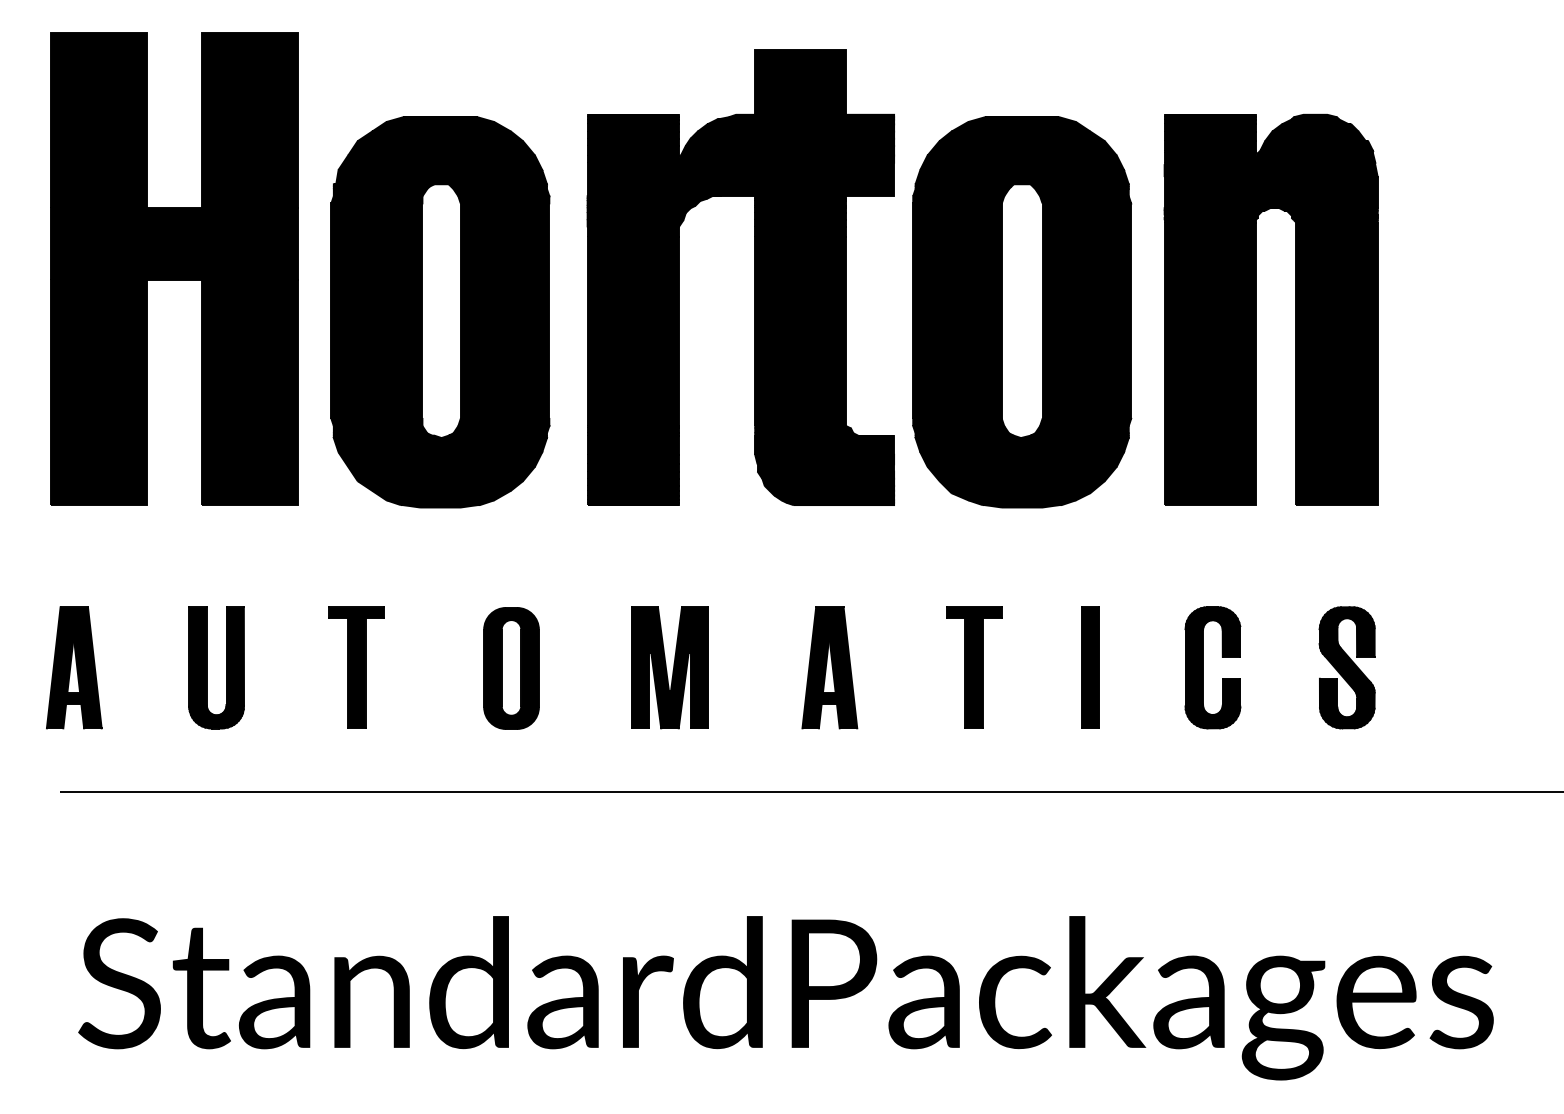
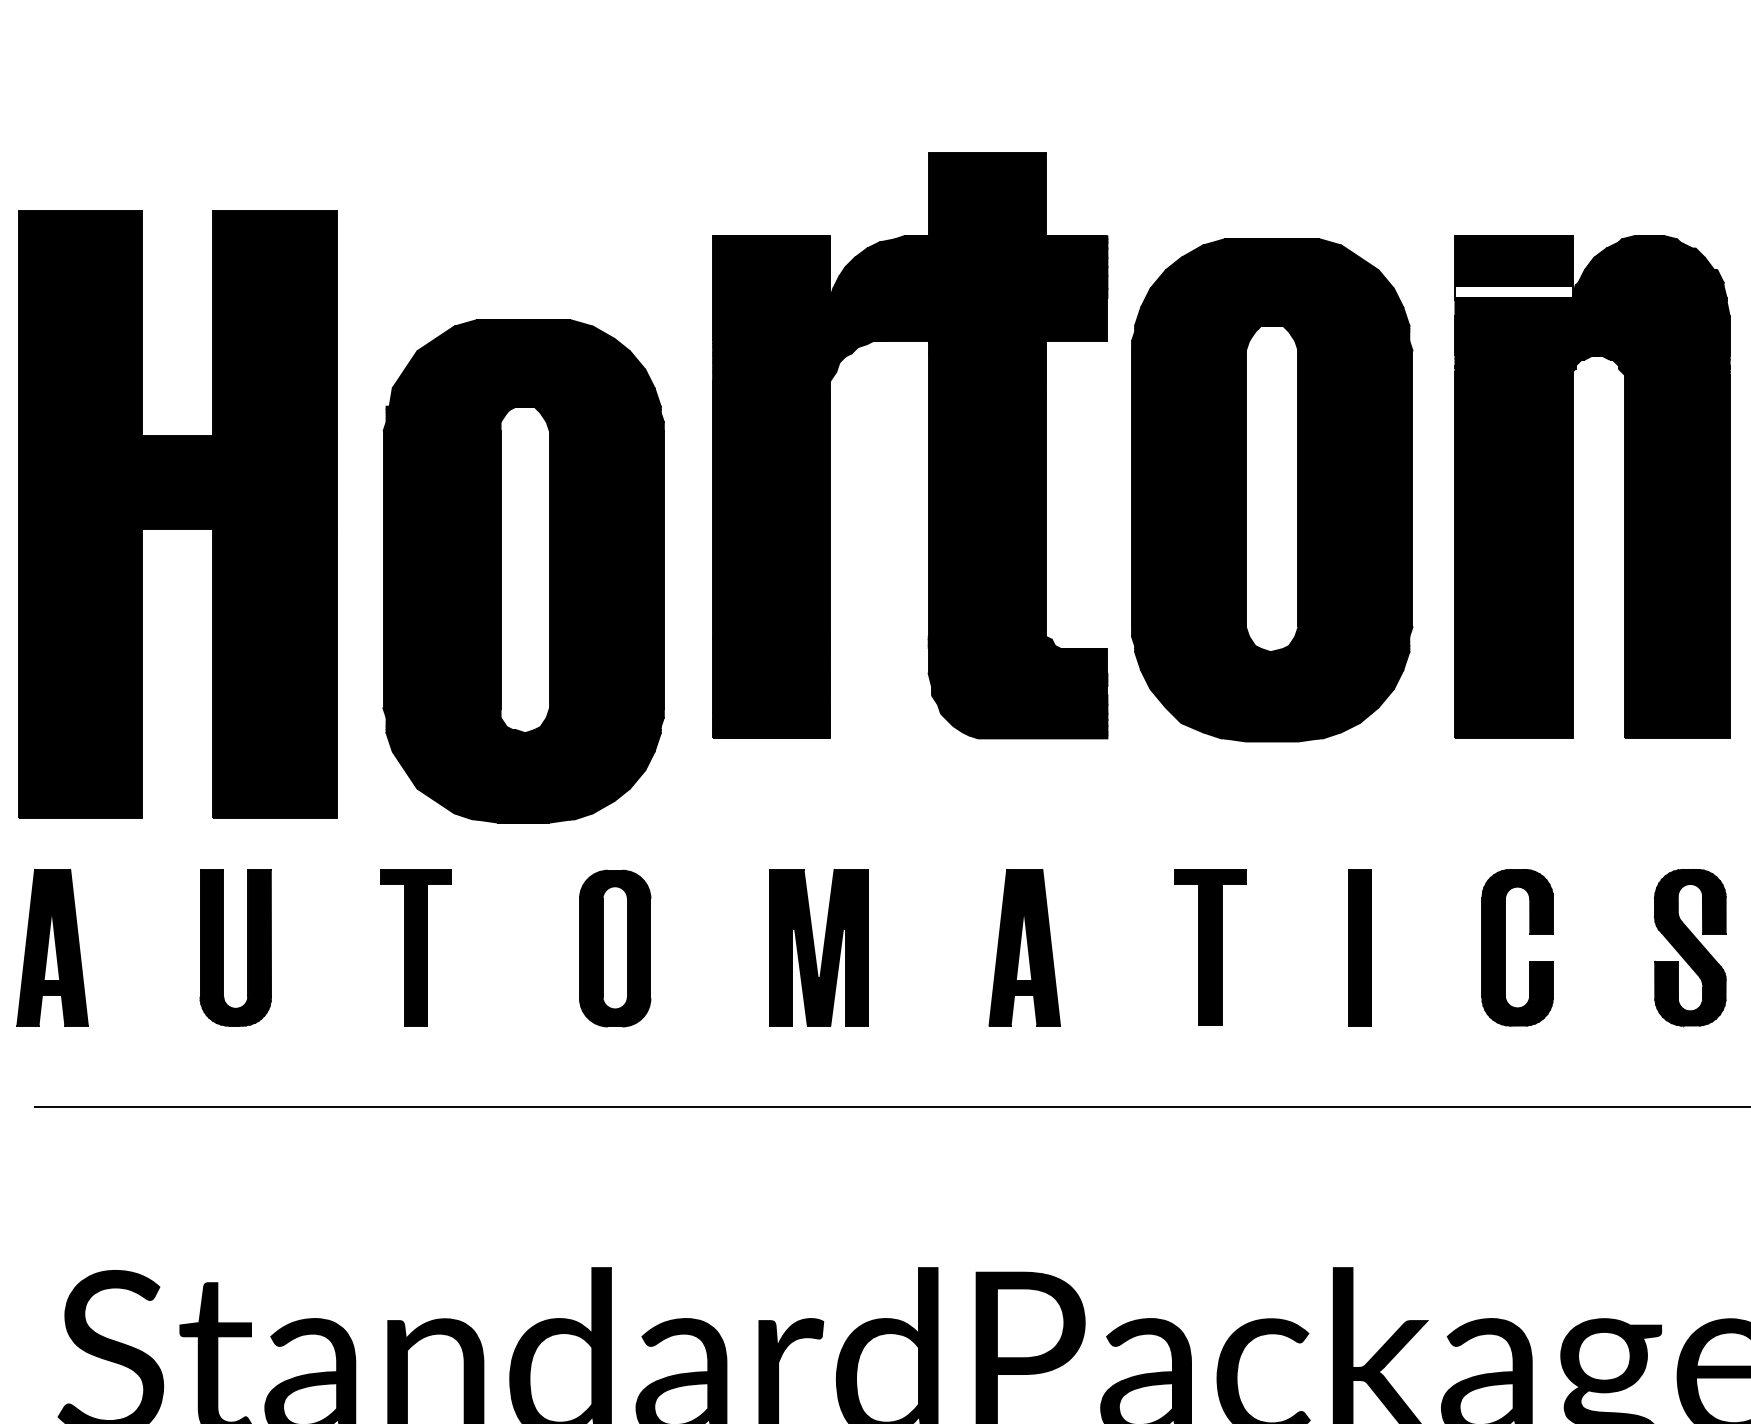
fill: (1209, 157) -> (1513, 291), removed
part: (174, 268) -> (177, 513), moved
part: (440, 312) -> (523, 571), moved

